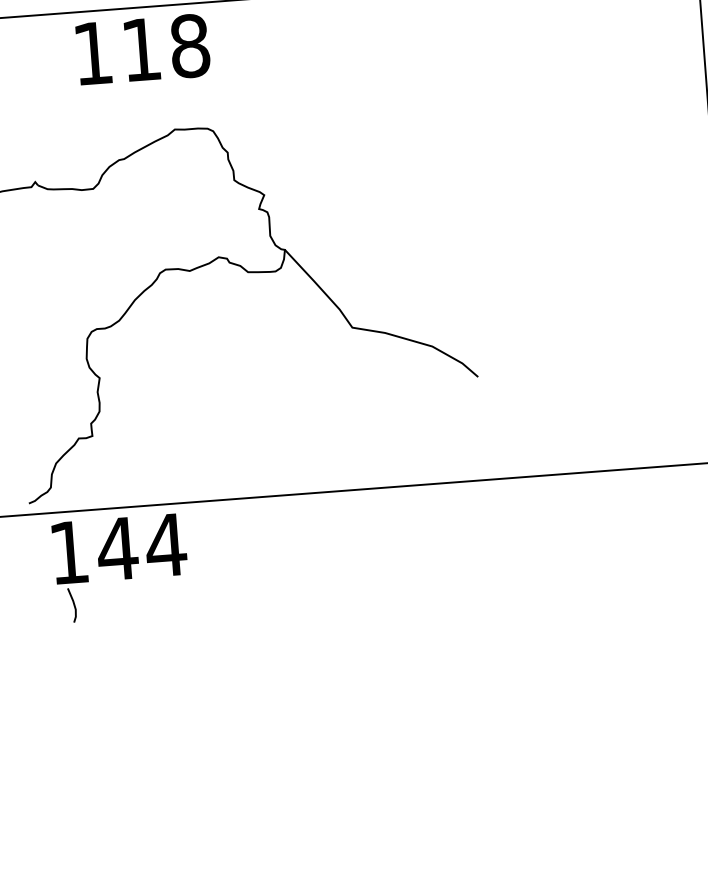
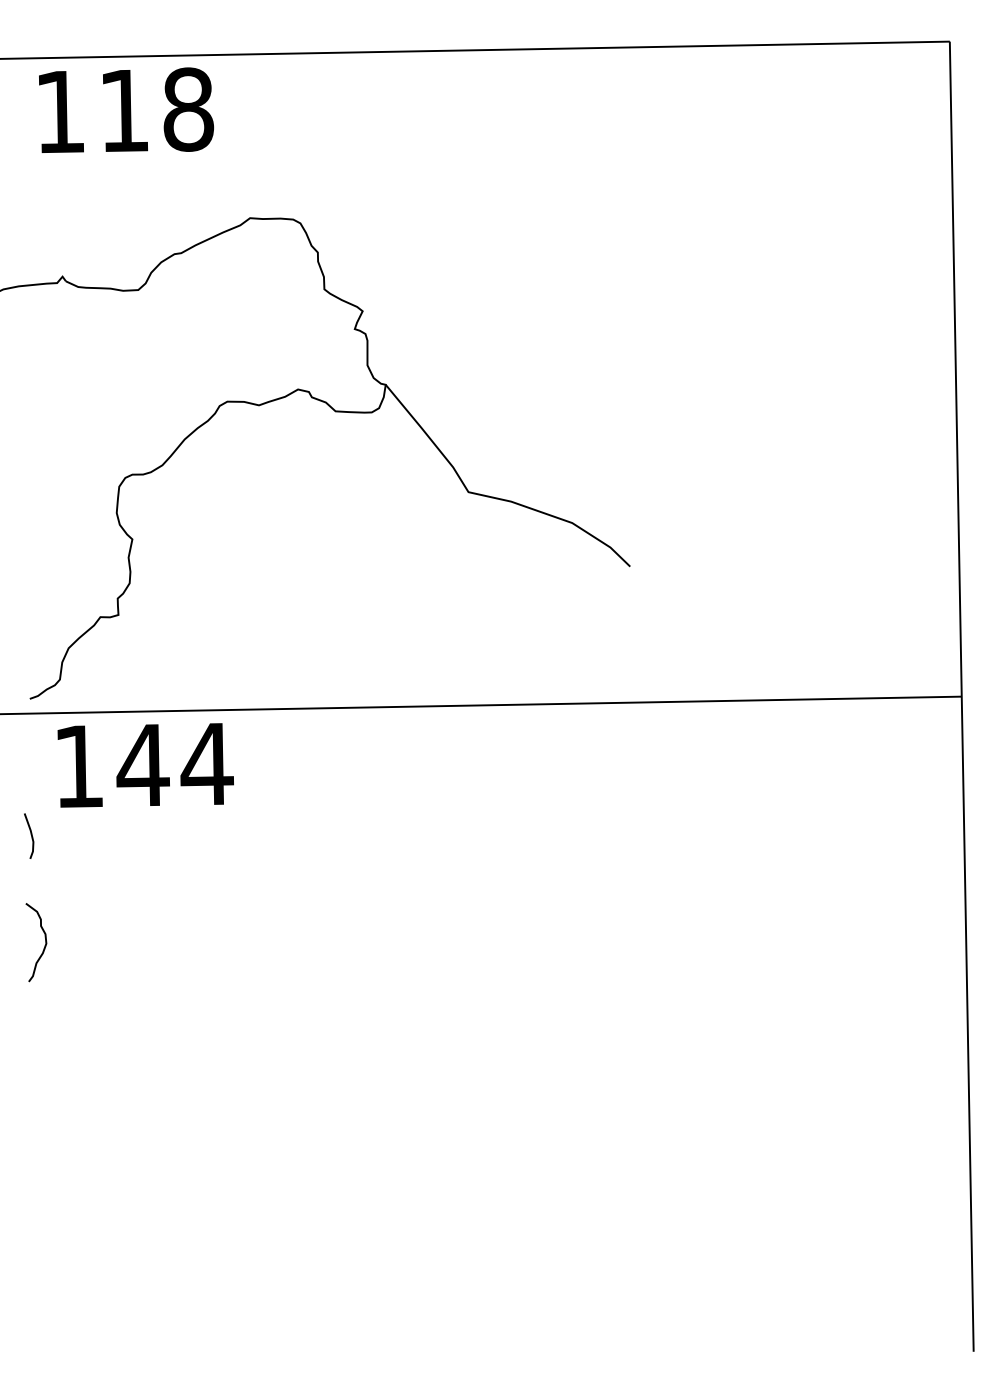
text: (143, 48) -> (126, 109), moved
line: (73, 604) -> (30, 834), moved
curve: (50, 689) -> (44, 945), added

